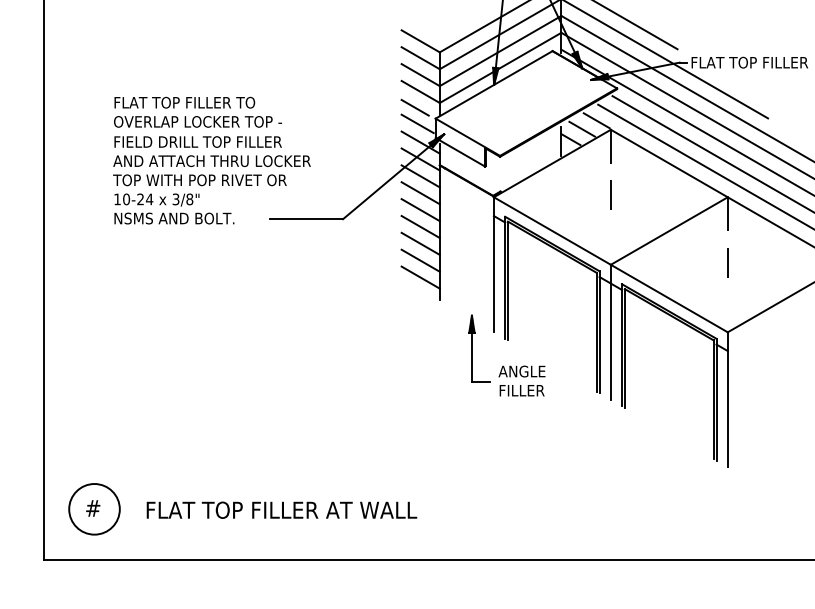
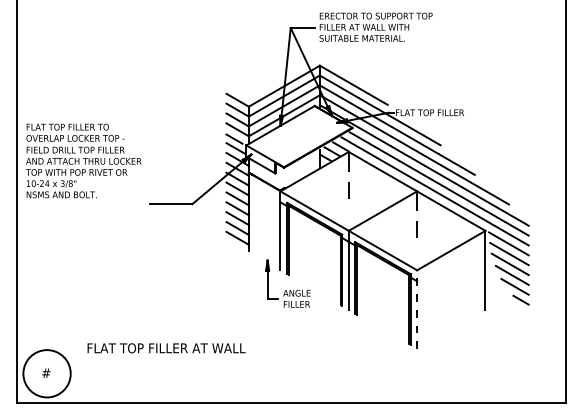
text: (211, 159) -> (83, 160), moved
line: (728, 399) -> (417, 309), solid -> dashed
circle: (93, 508) -> (46, 373), size x1.6
text: (281, 510) -> (166, 348), moved

